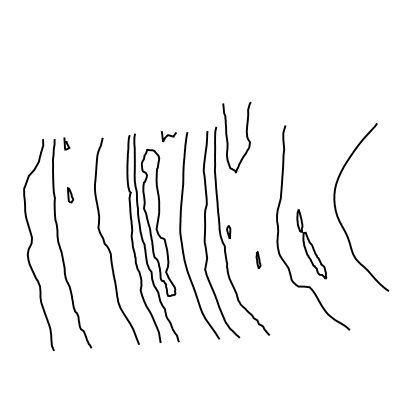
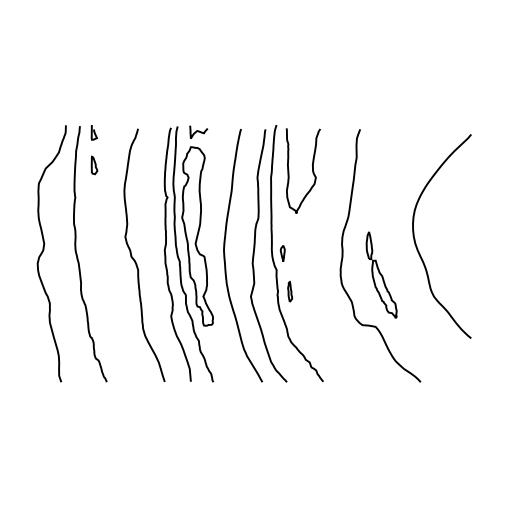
curve: (168, 135) -> (198, 131), moved
curve: (246, 136) -> (312, 170), moved
part: (70, 195) -> (94, 165), moved
part: (258, 259) -> (290, 291), moved

